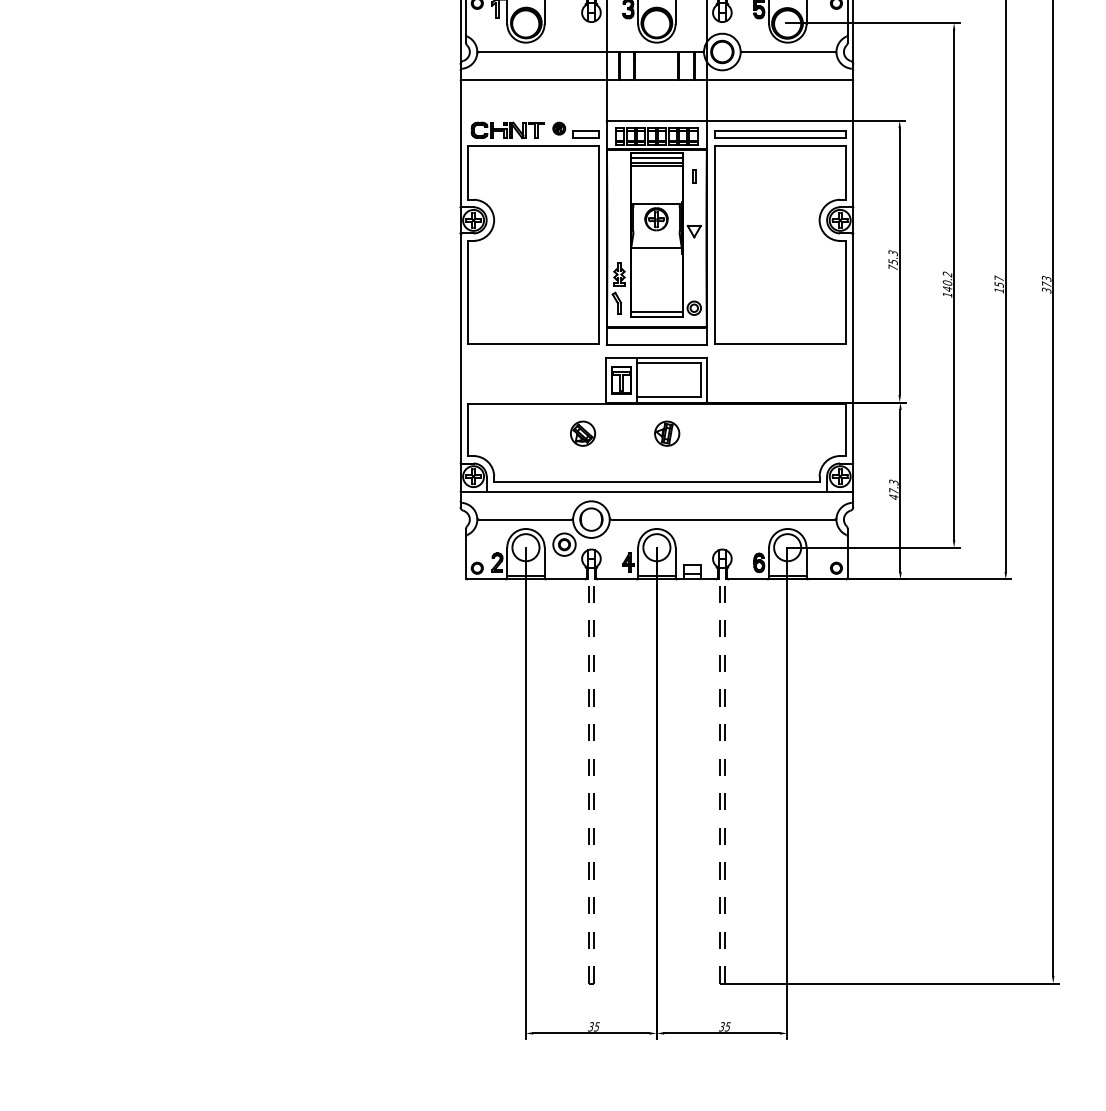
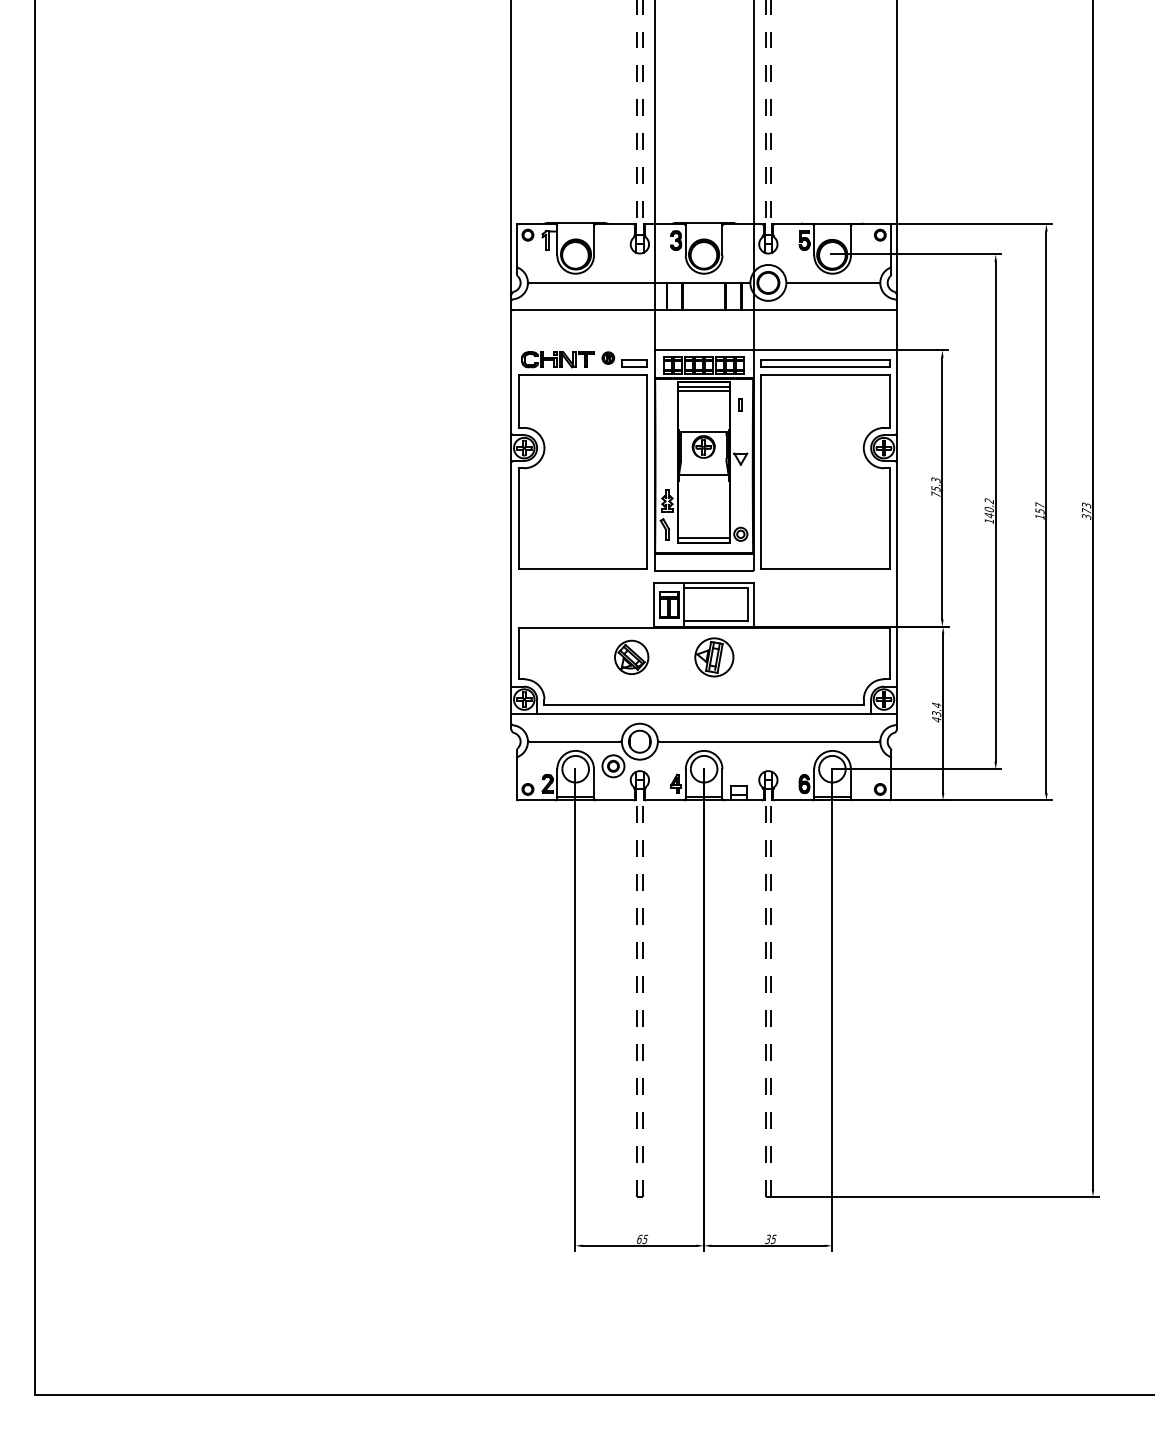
line: (656, 165) -> (703, 394), removed
part: (582, 433) -> (631, 657), size x1.4
part: (666, 433) -> (713, 657), size x1.6
text: (893, 486) -> (936, 709), 47.3 -> 43.4
text: (591, 1026) -> (639, 1239), 35 -> 65

